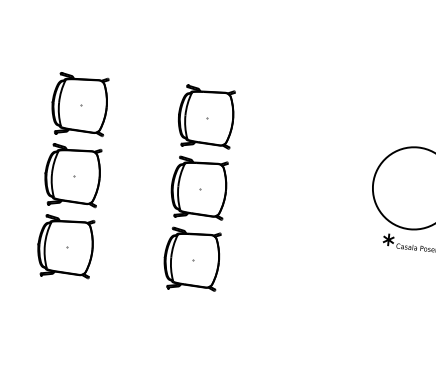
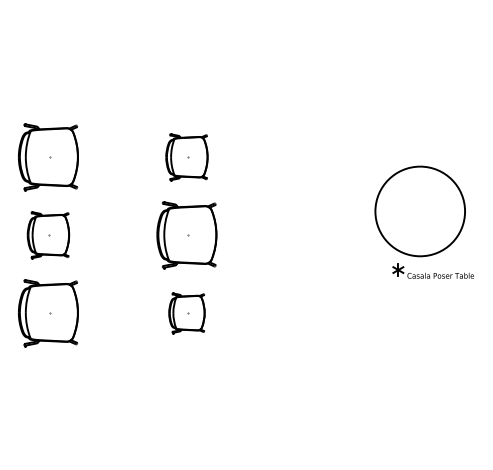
part: (205, 117) -> (186, 157), size x0.7
part: (72, 176) -> (48, 235), size x0.7
part: (191, 260) -> (186, 313), size x0.6

